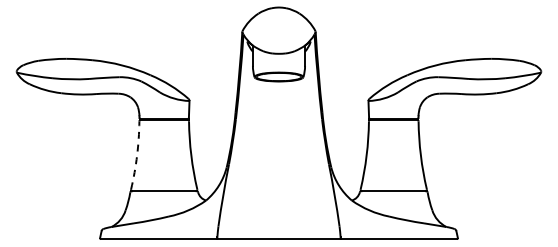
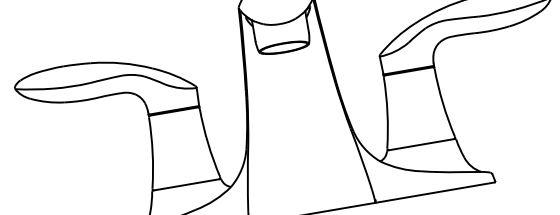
arc: (137, 155) -> (153, 152), dashed -> solid

